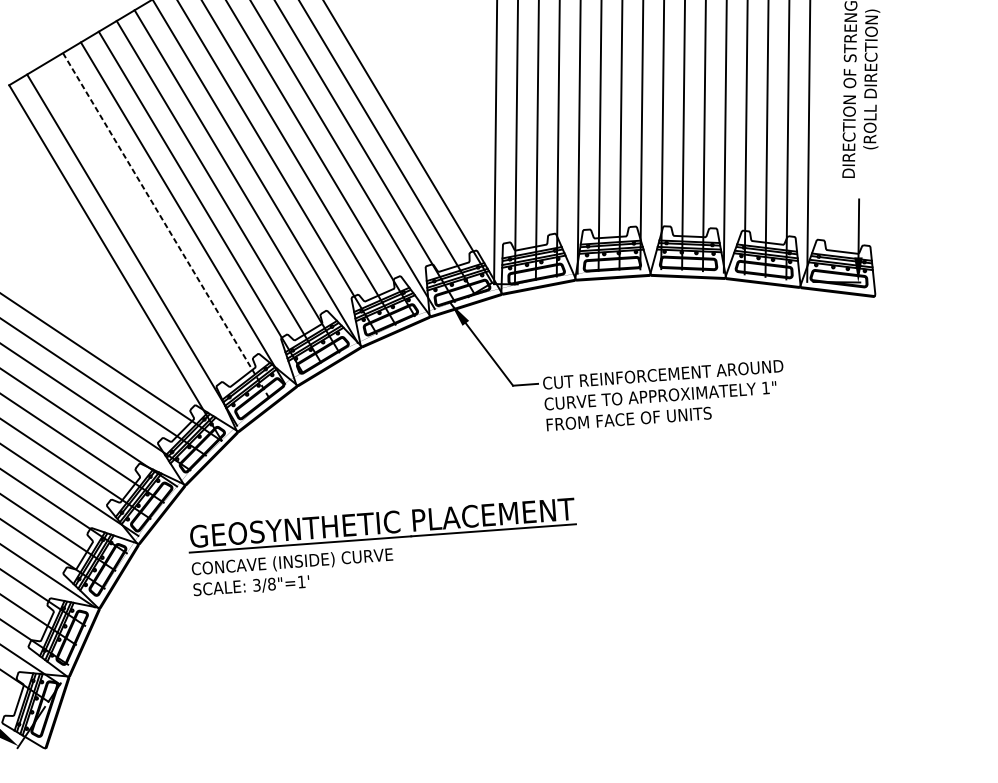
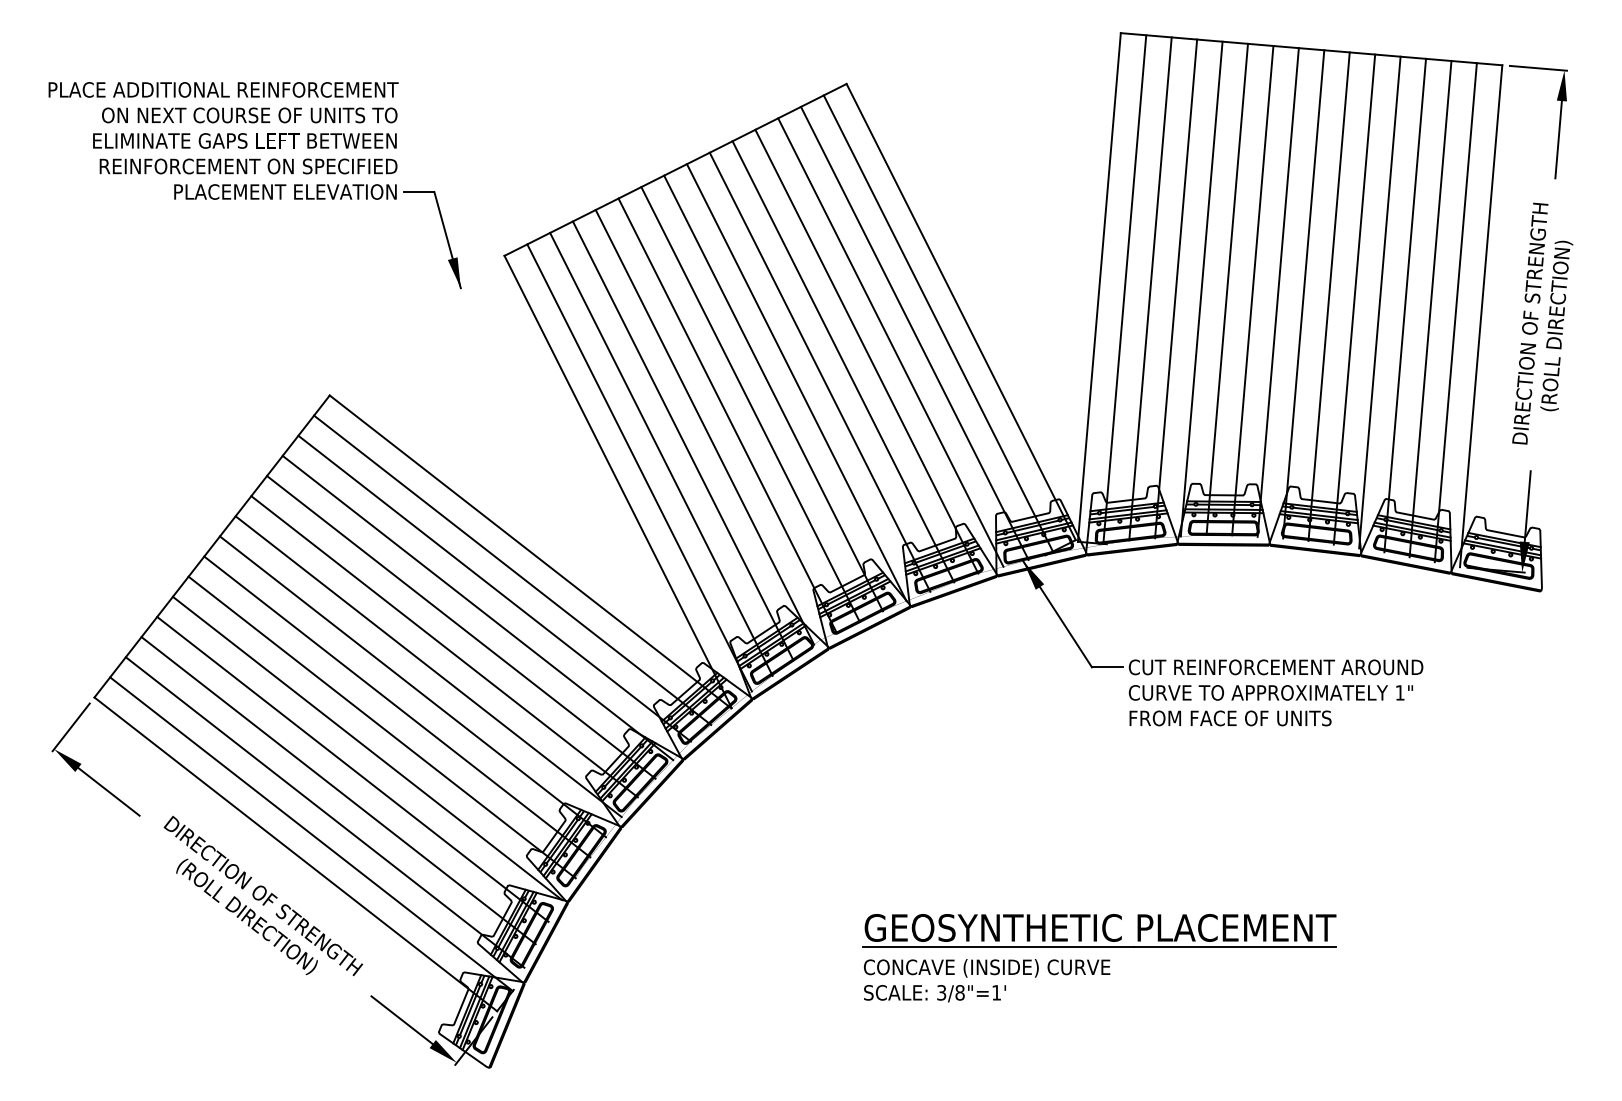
line: (166, 225) -> (683, 440), dashed -> solid
line: (149, 237) -> (661, 453), added
part: (383, 547) -> (1099, 958), moved

